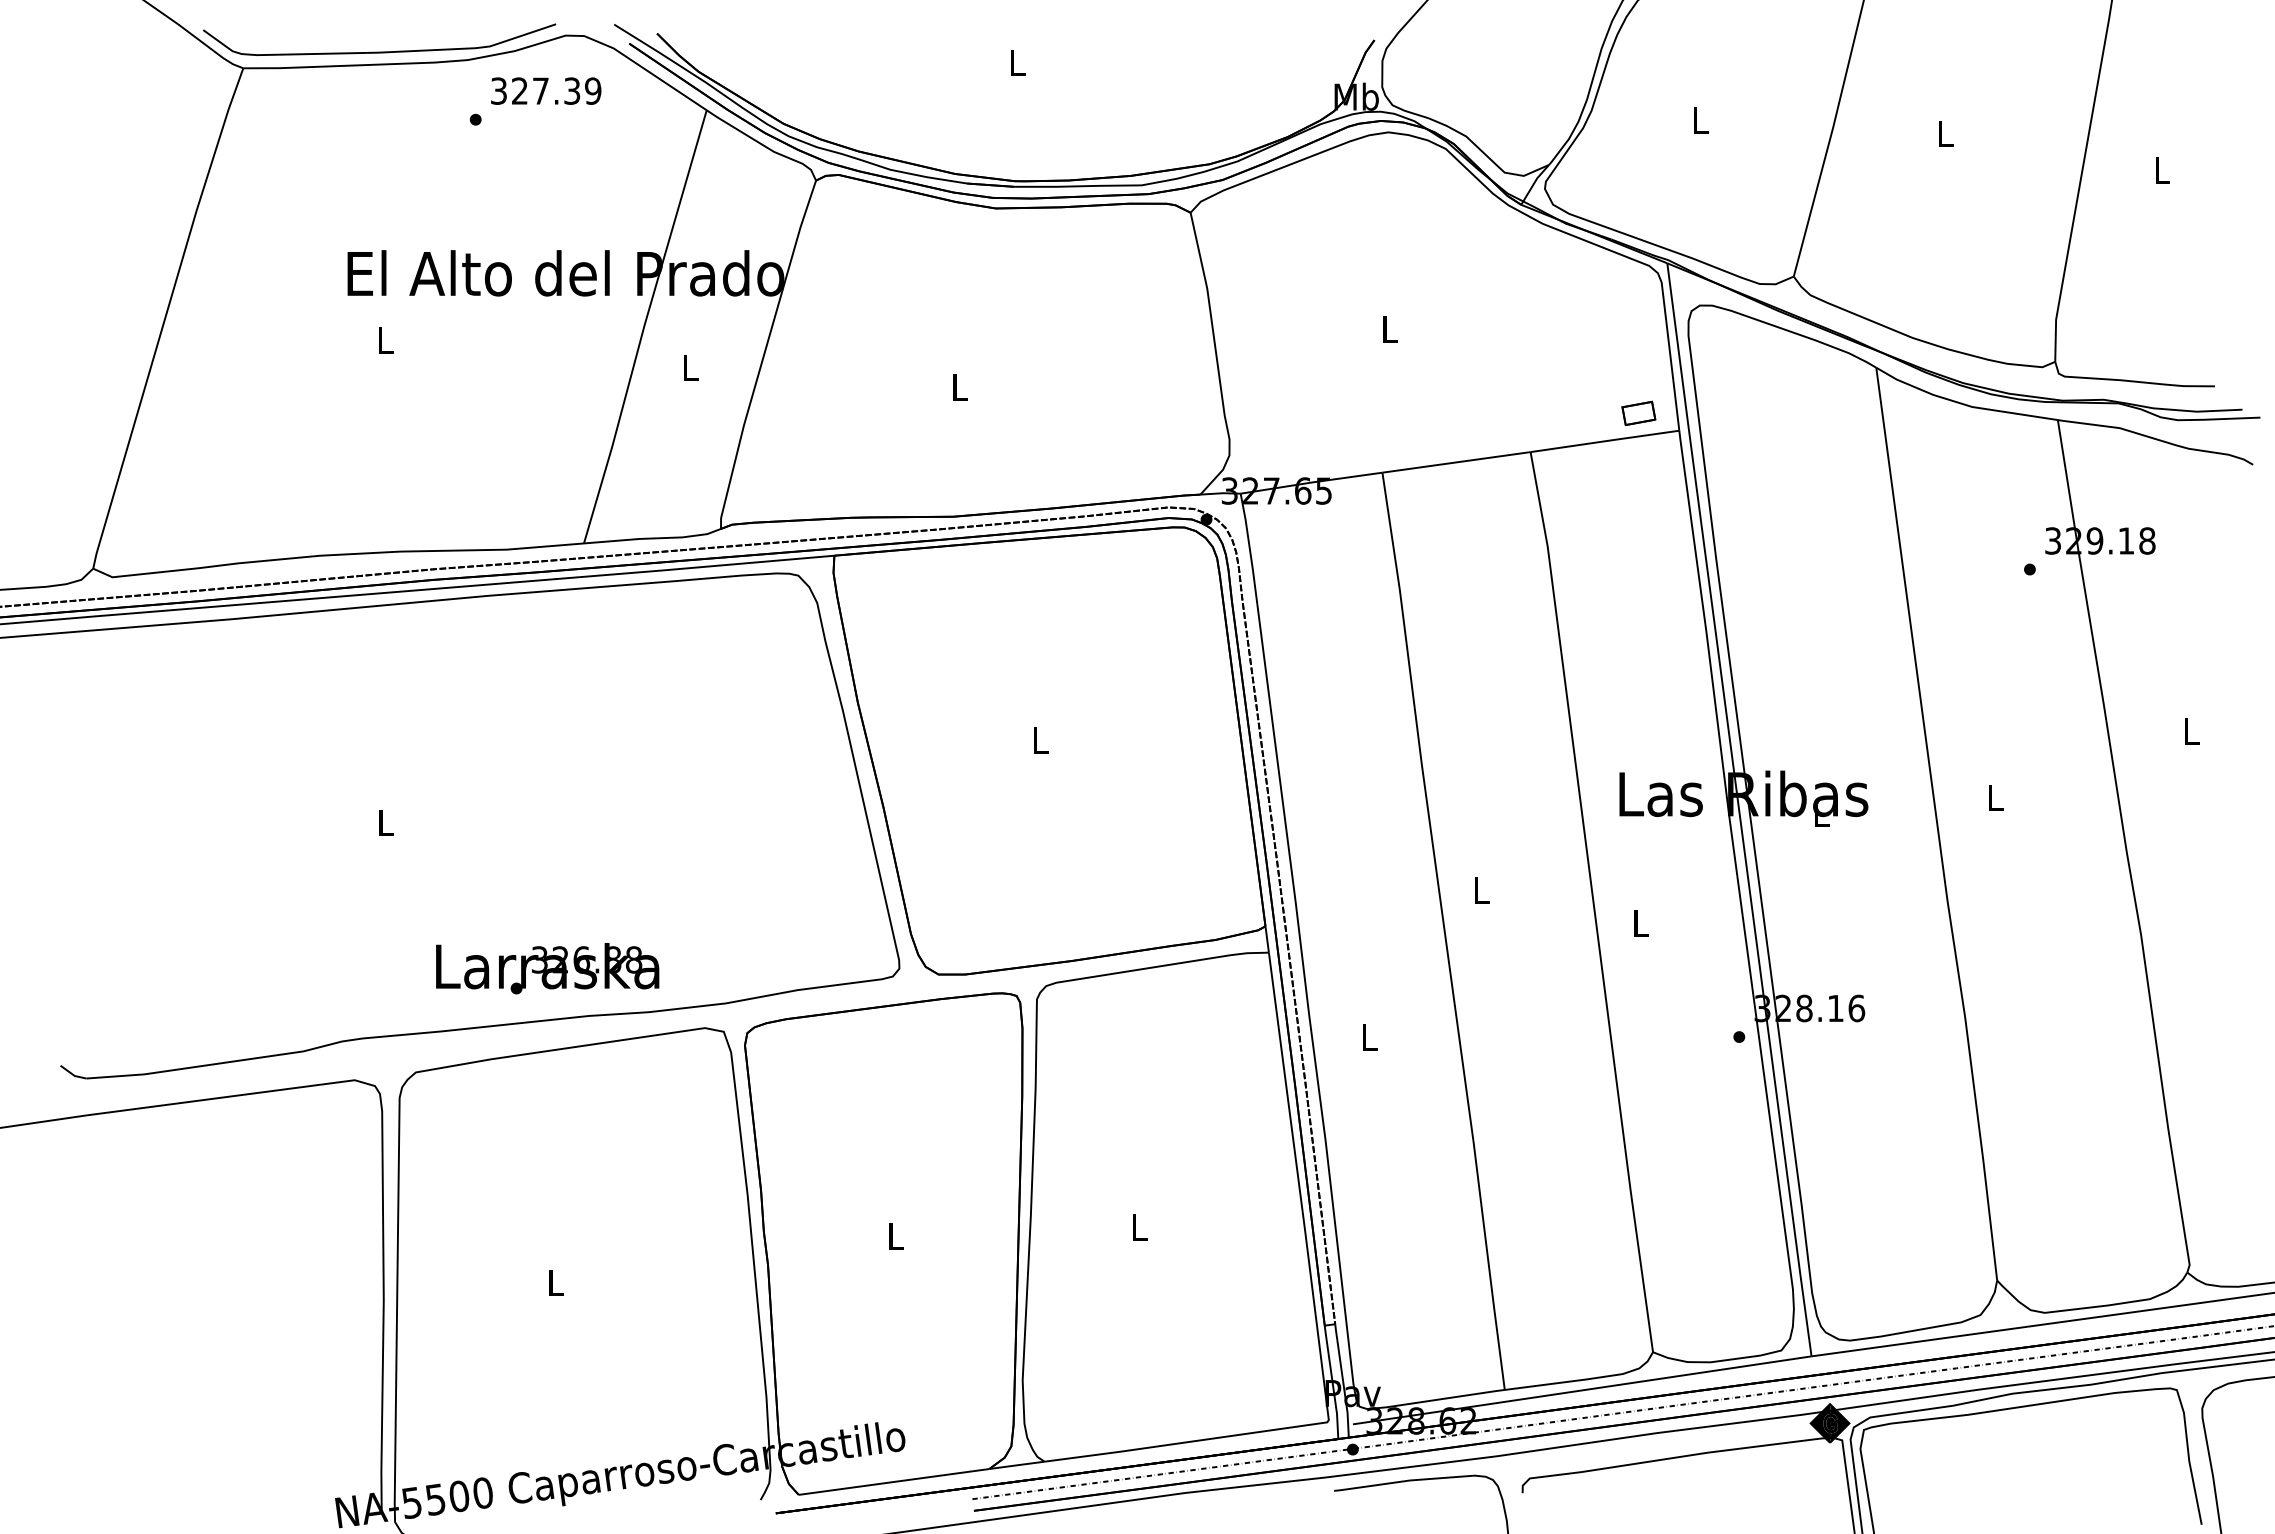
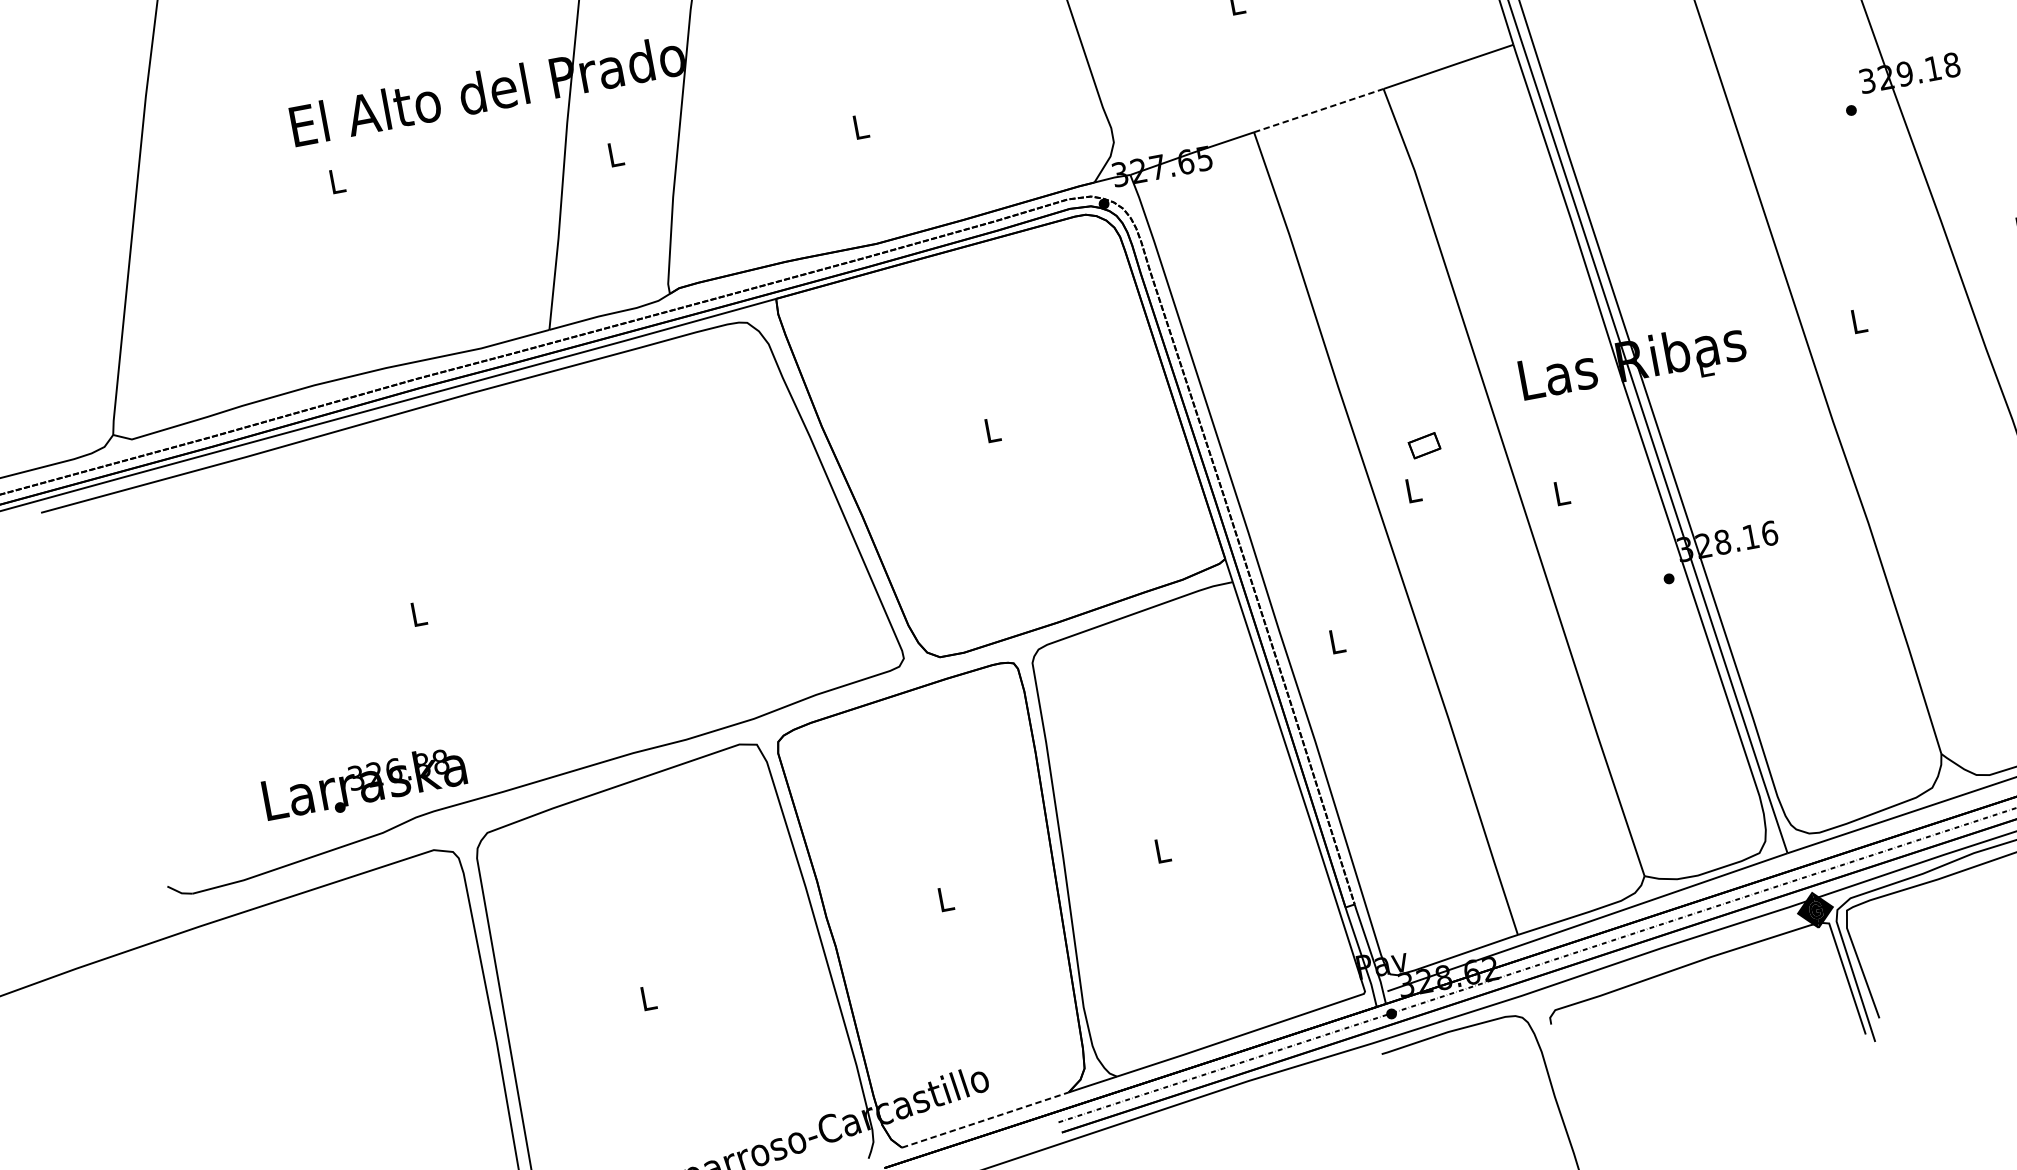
part: (1638, 412) -> (1424, 444), moved
line: (1456, 462) -> (1318, 110), solid -> dashed
text: (547, 968) -> (364, 784), moved
line: (894, 1481) -> (985, 1119), solid -> dashed

